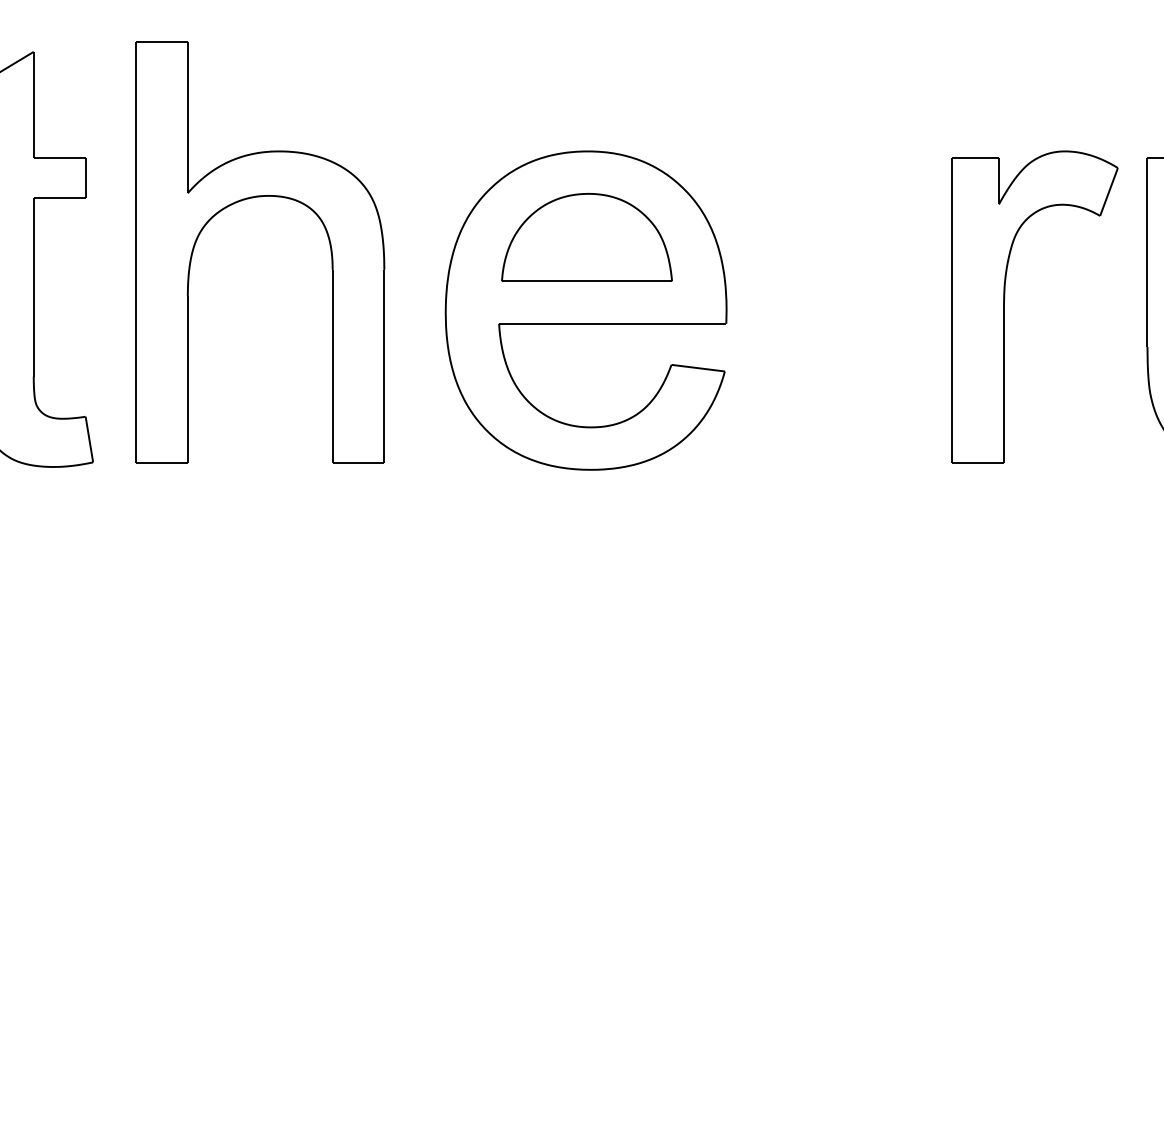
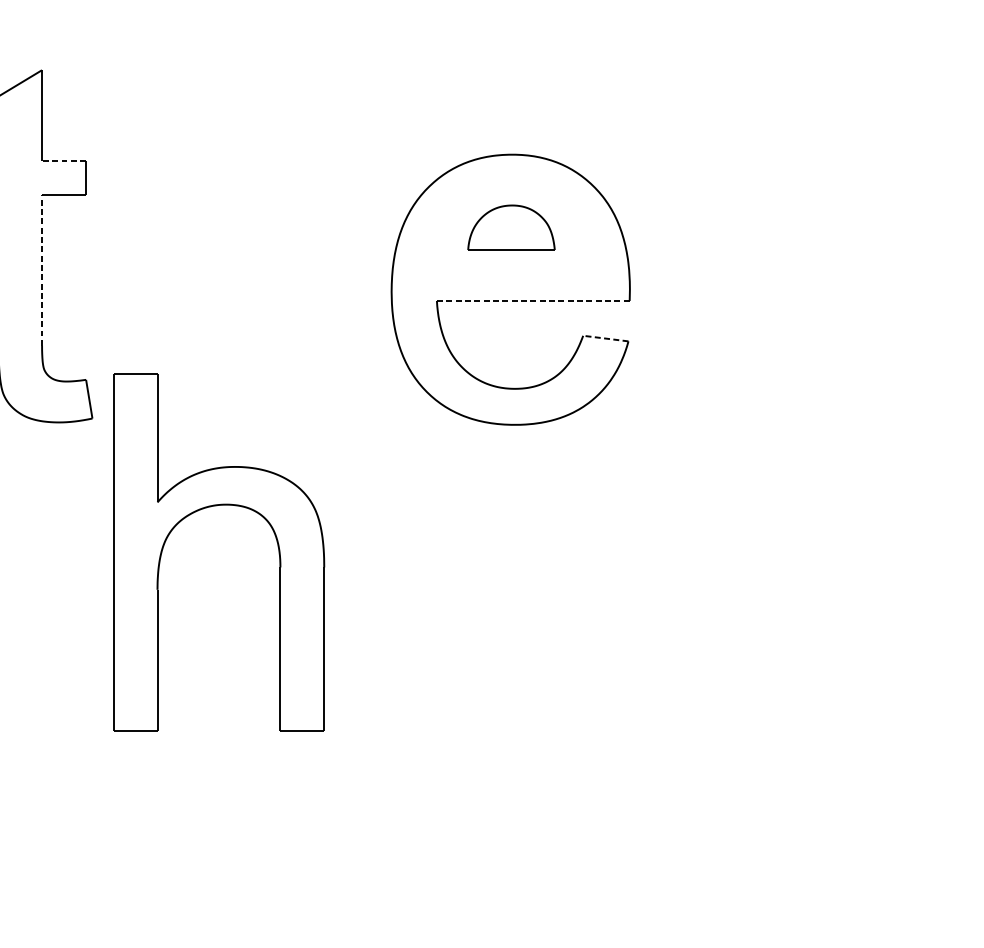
line: (59, 158) -> (63, 160), solid -> dashed
part: (248, 199) -> (208, 507), moved
part: (586, 237) -> (511, 227), size x0.6
line: (33, 287) -> (41, 270), solid -> dashed
part: (1004, 306) -> (865, 286), removed
line: (612, 323) -> (533, 300), solid -> dashed
line: (698, 368) -> (606, 338), solid -> dashed

